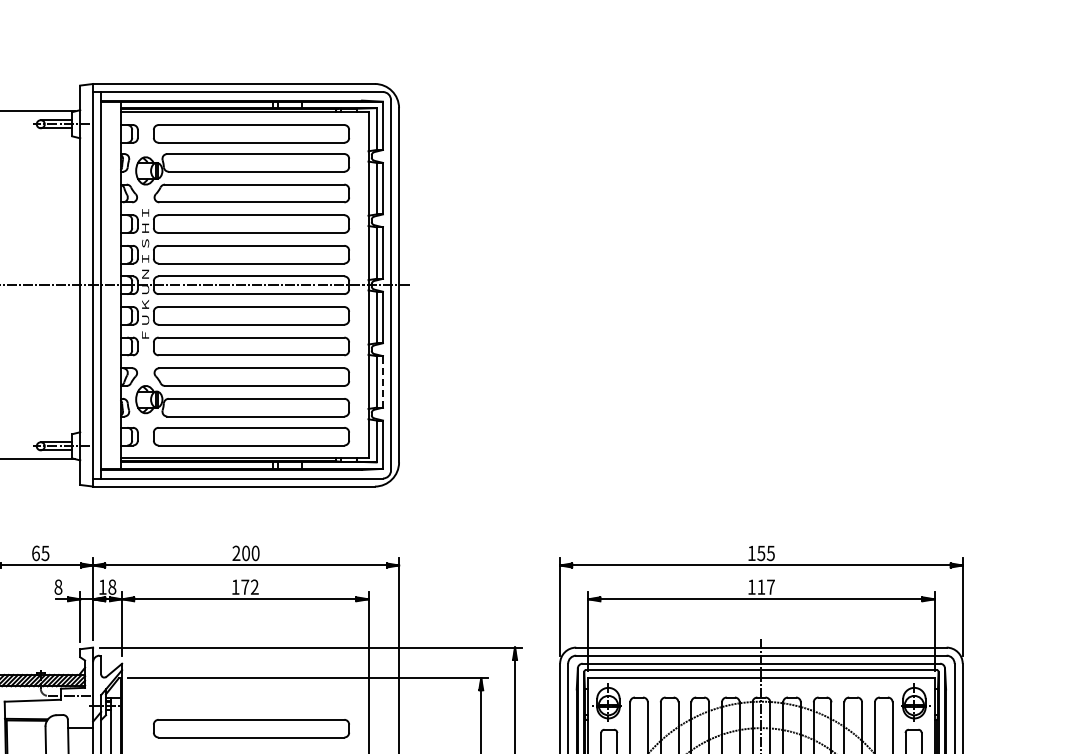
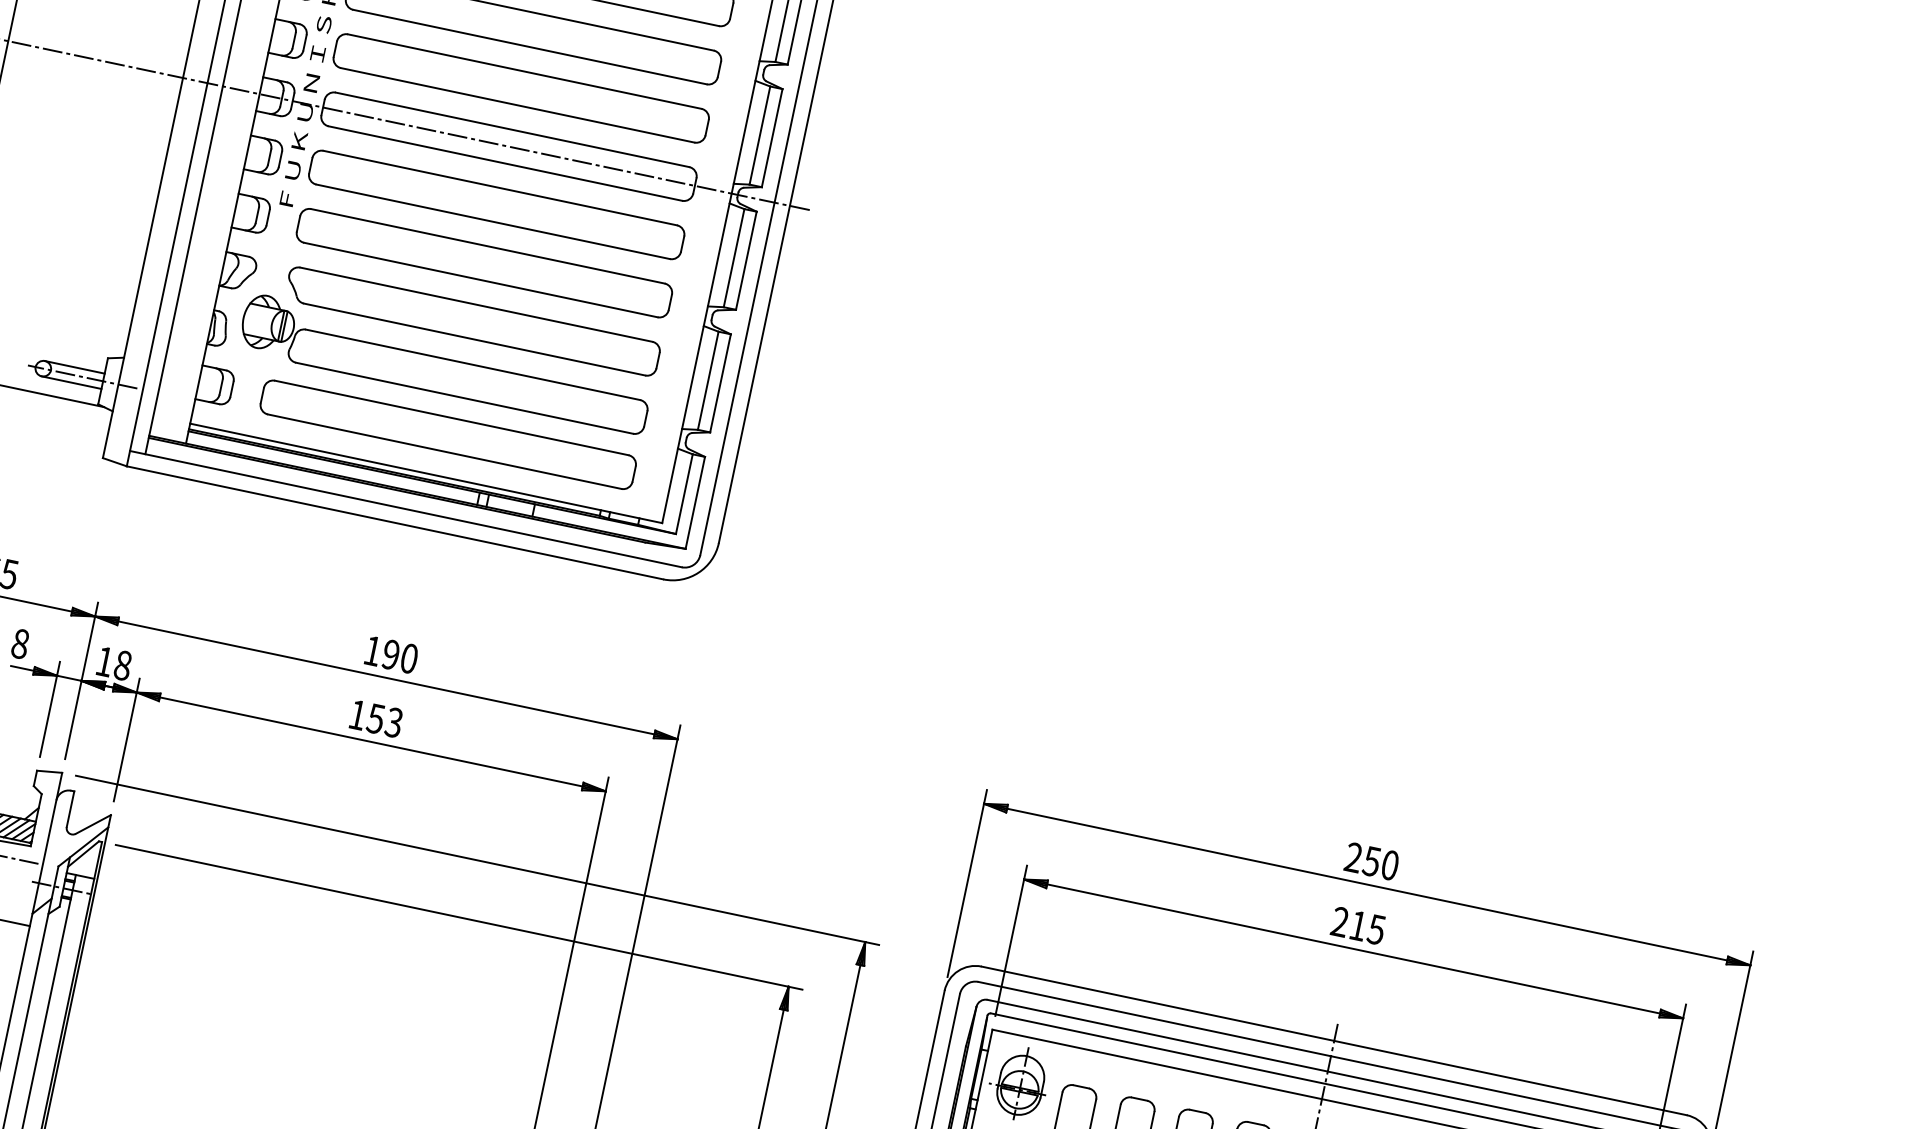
line: (382, 381) -> (719, 382), dashed -> solid
text: (760, 552) -> (1370, 859), 155 -> 250
text: (240, 553) -> (380, 652), 200 -> 190
text: (249, 586) -> (384, 719), 172 -> 153
text: (760, 586) -> (1356, 924), 117 -> 215
part: (251, 728) -> (331, 990), removed

